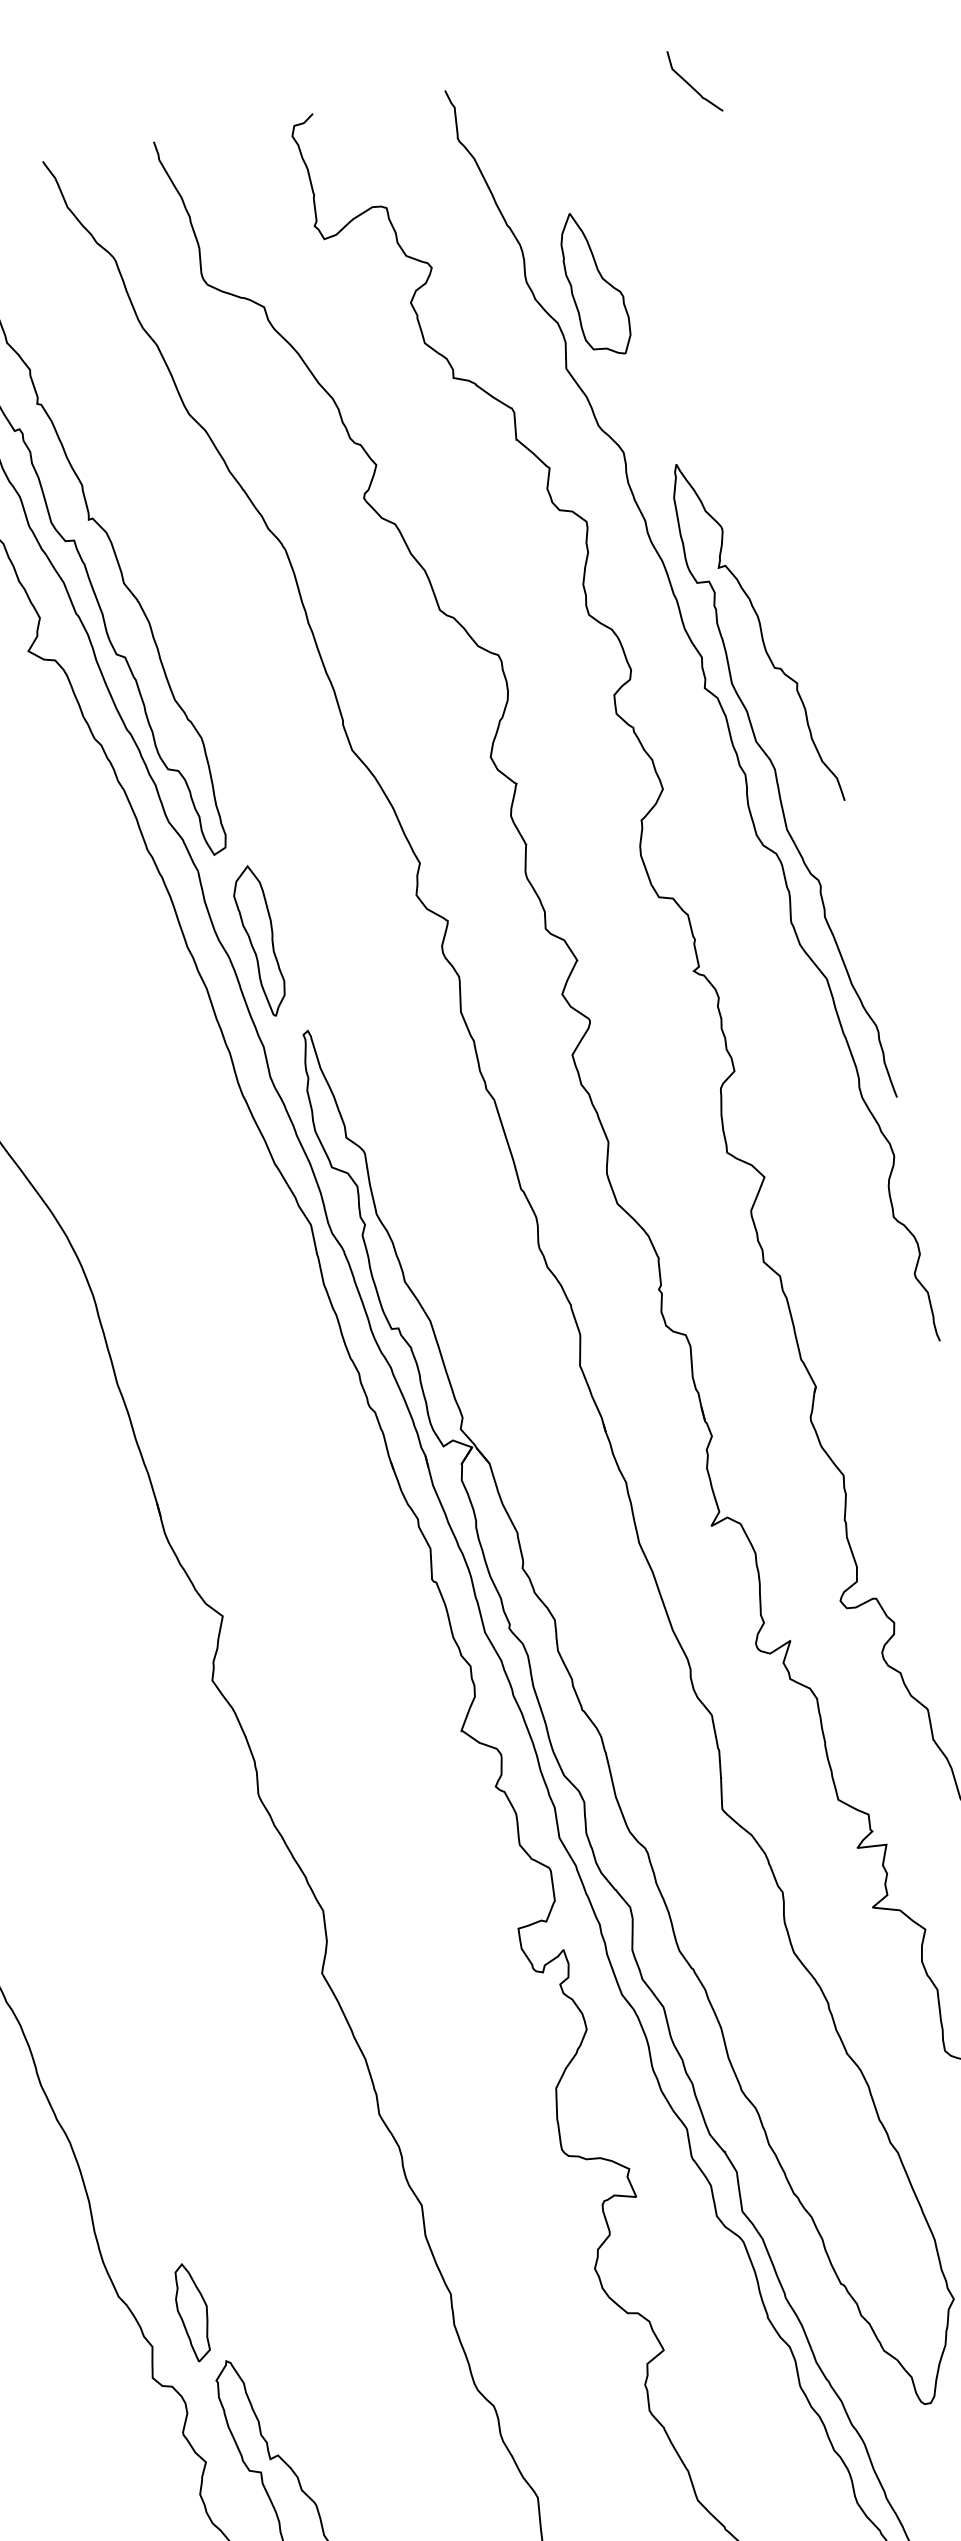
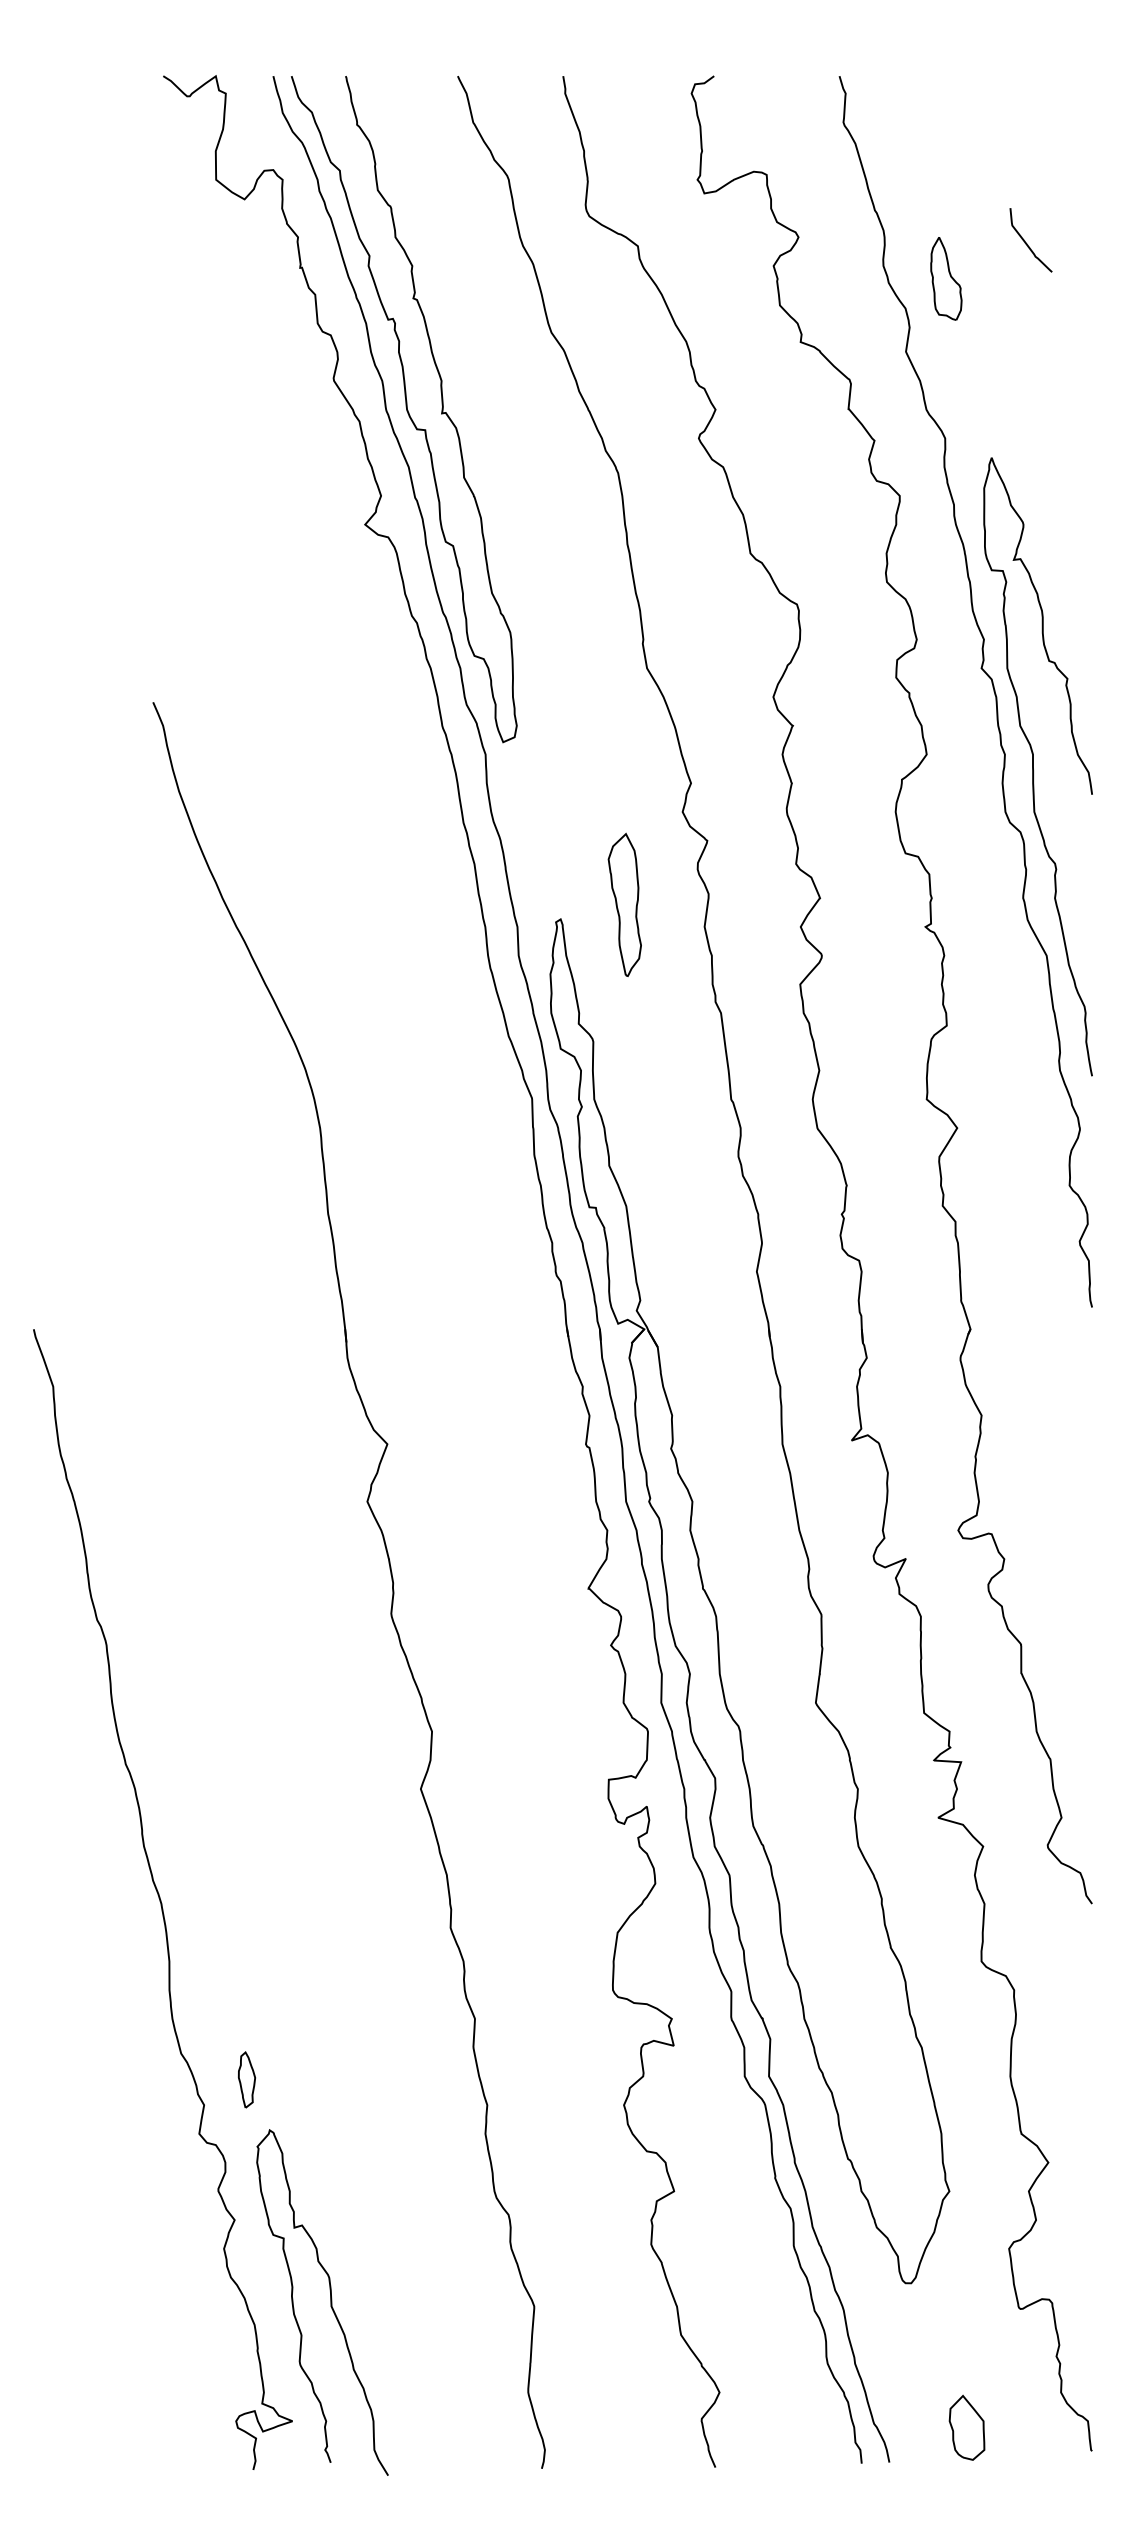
curve: (691, 85) -> (1027, 243), moved
part: (595, 283) -> (946, 278), size x0.6
part: (259, 940) -> (624, 904), moved
part: (192, 2311) -> (246, 2079), size x0.6

